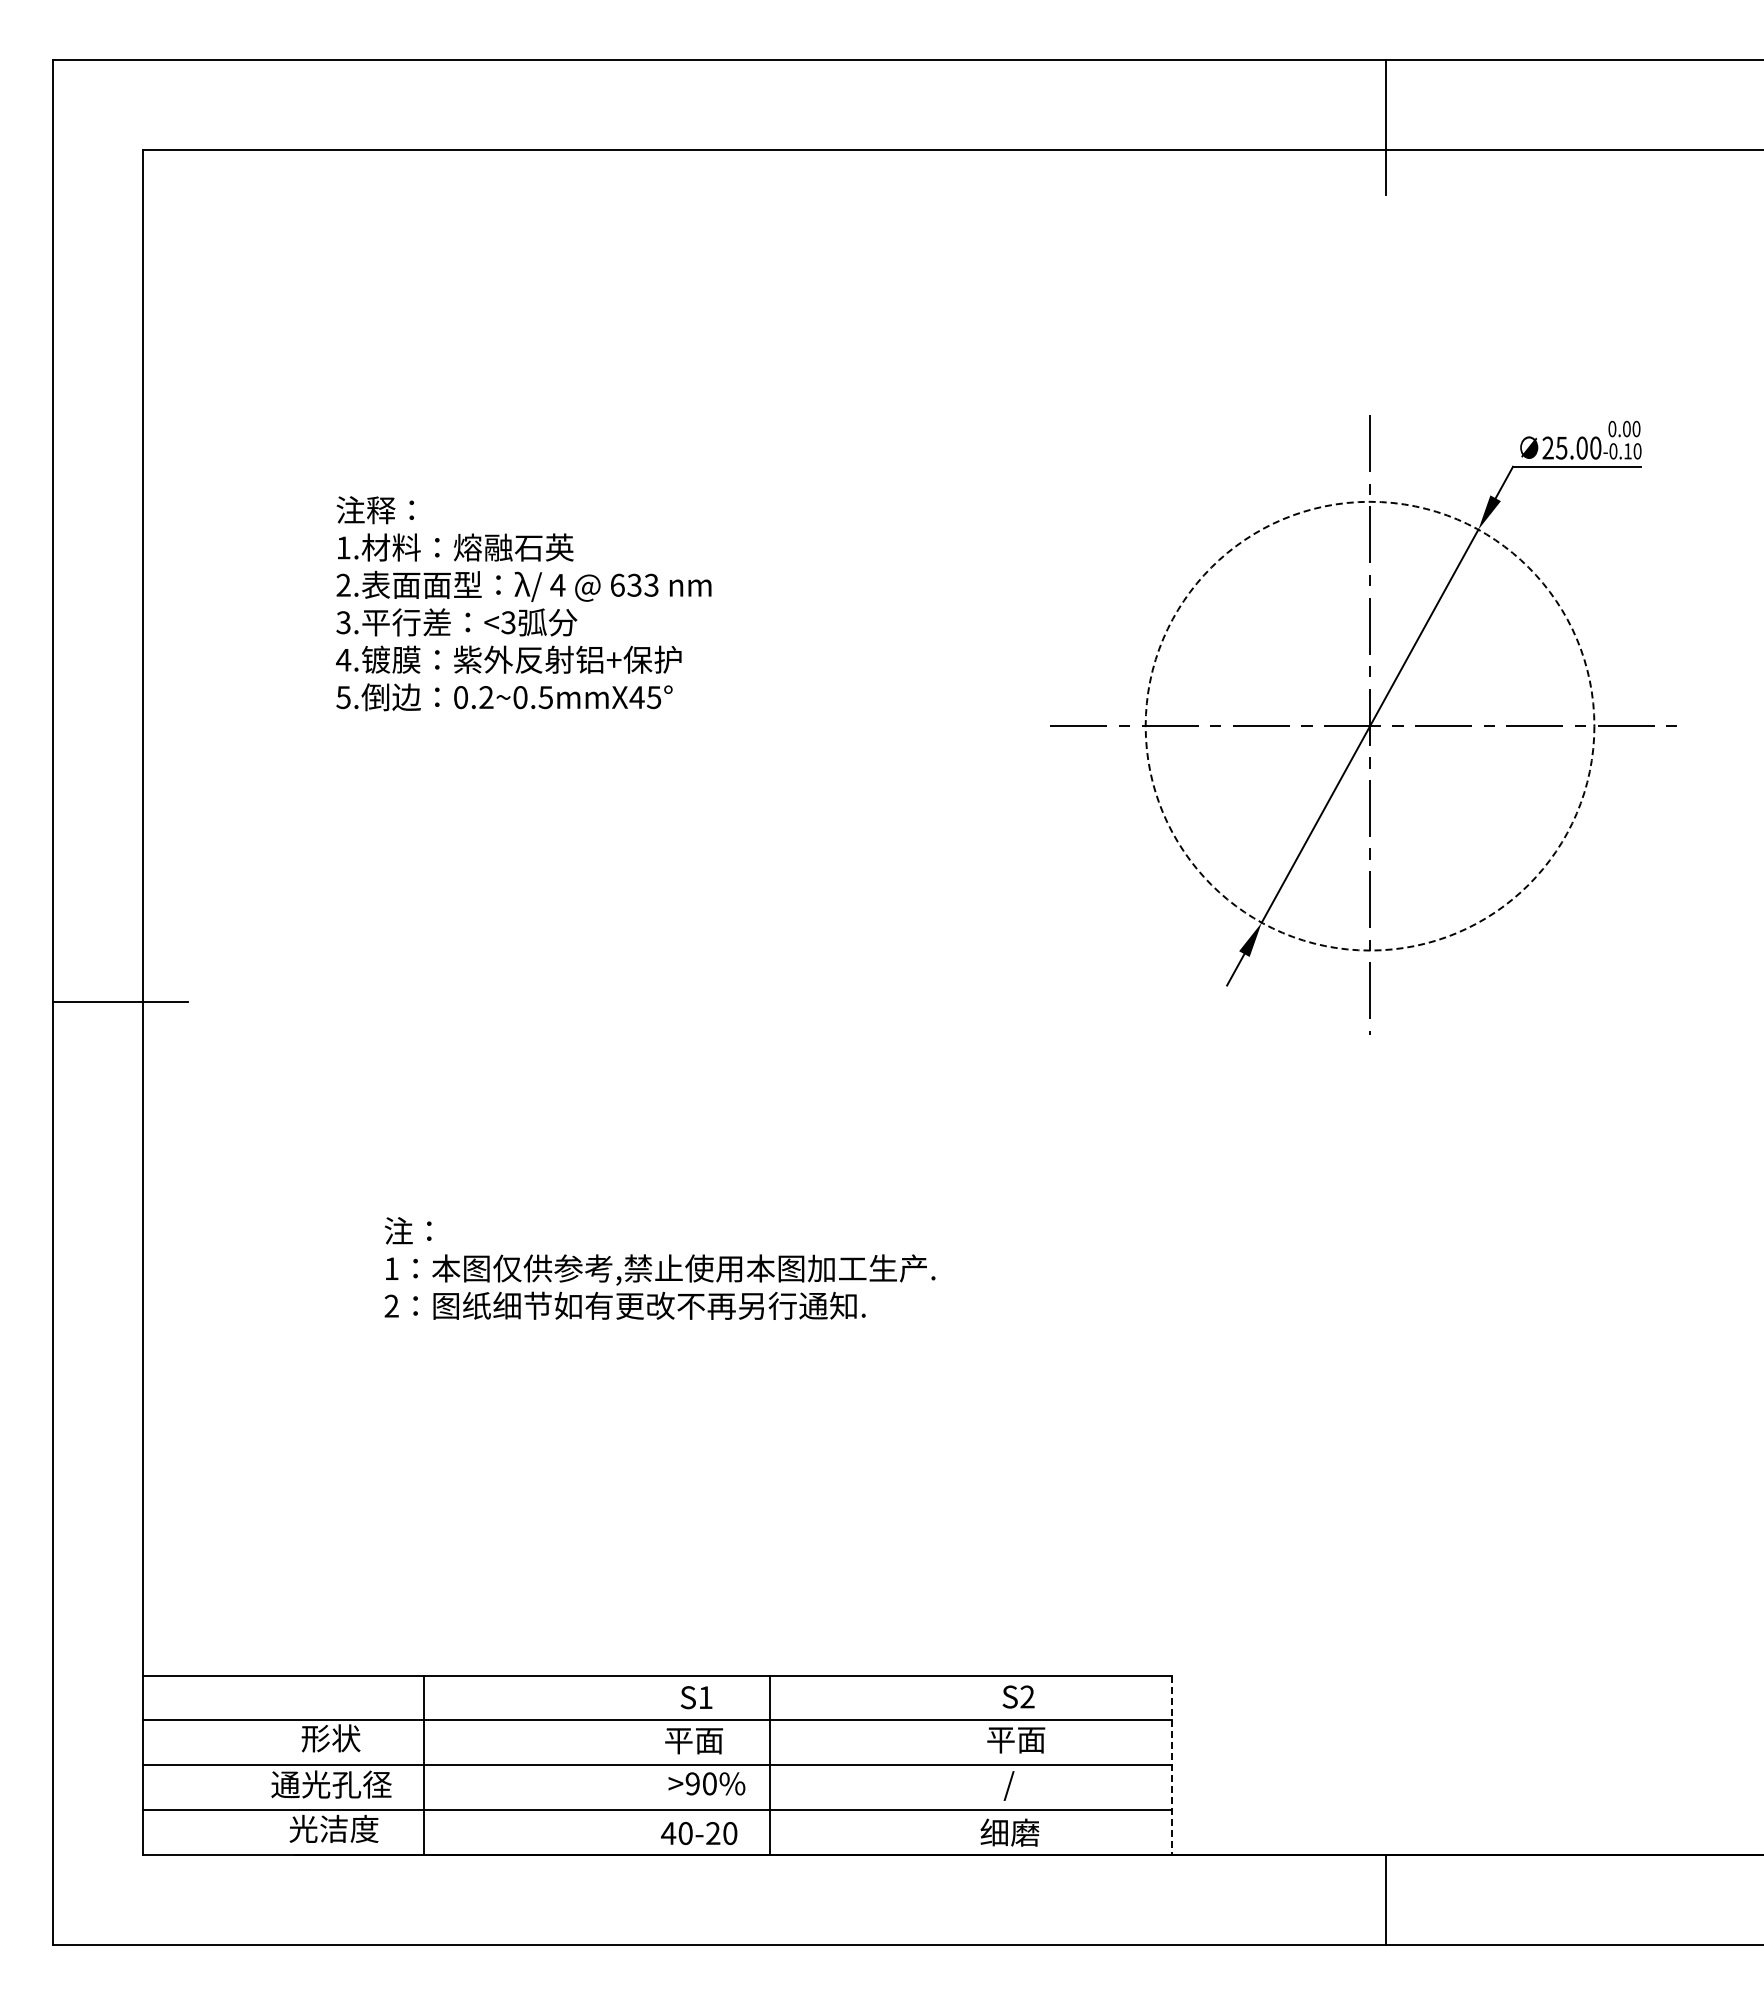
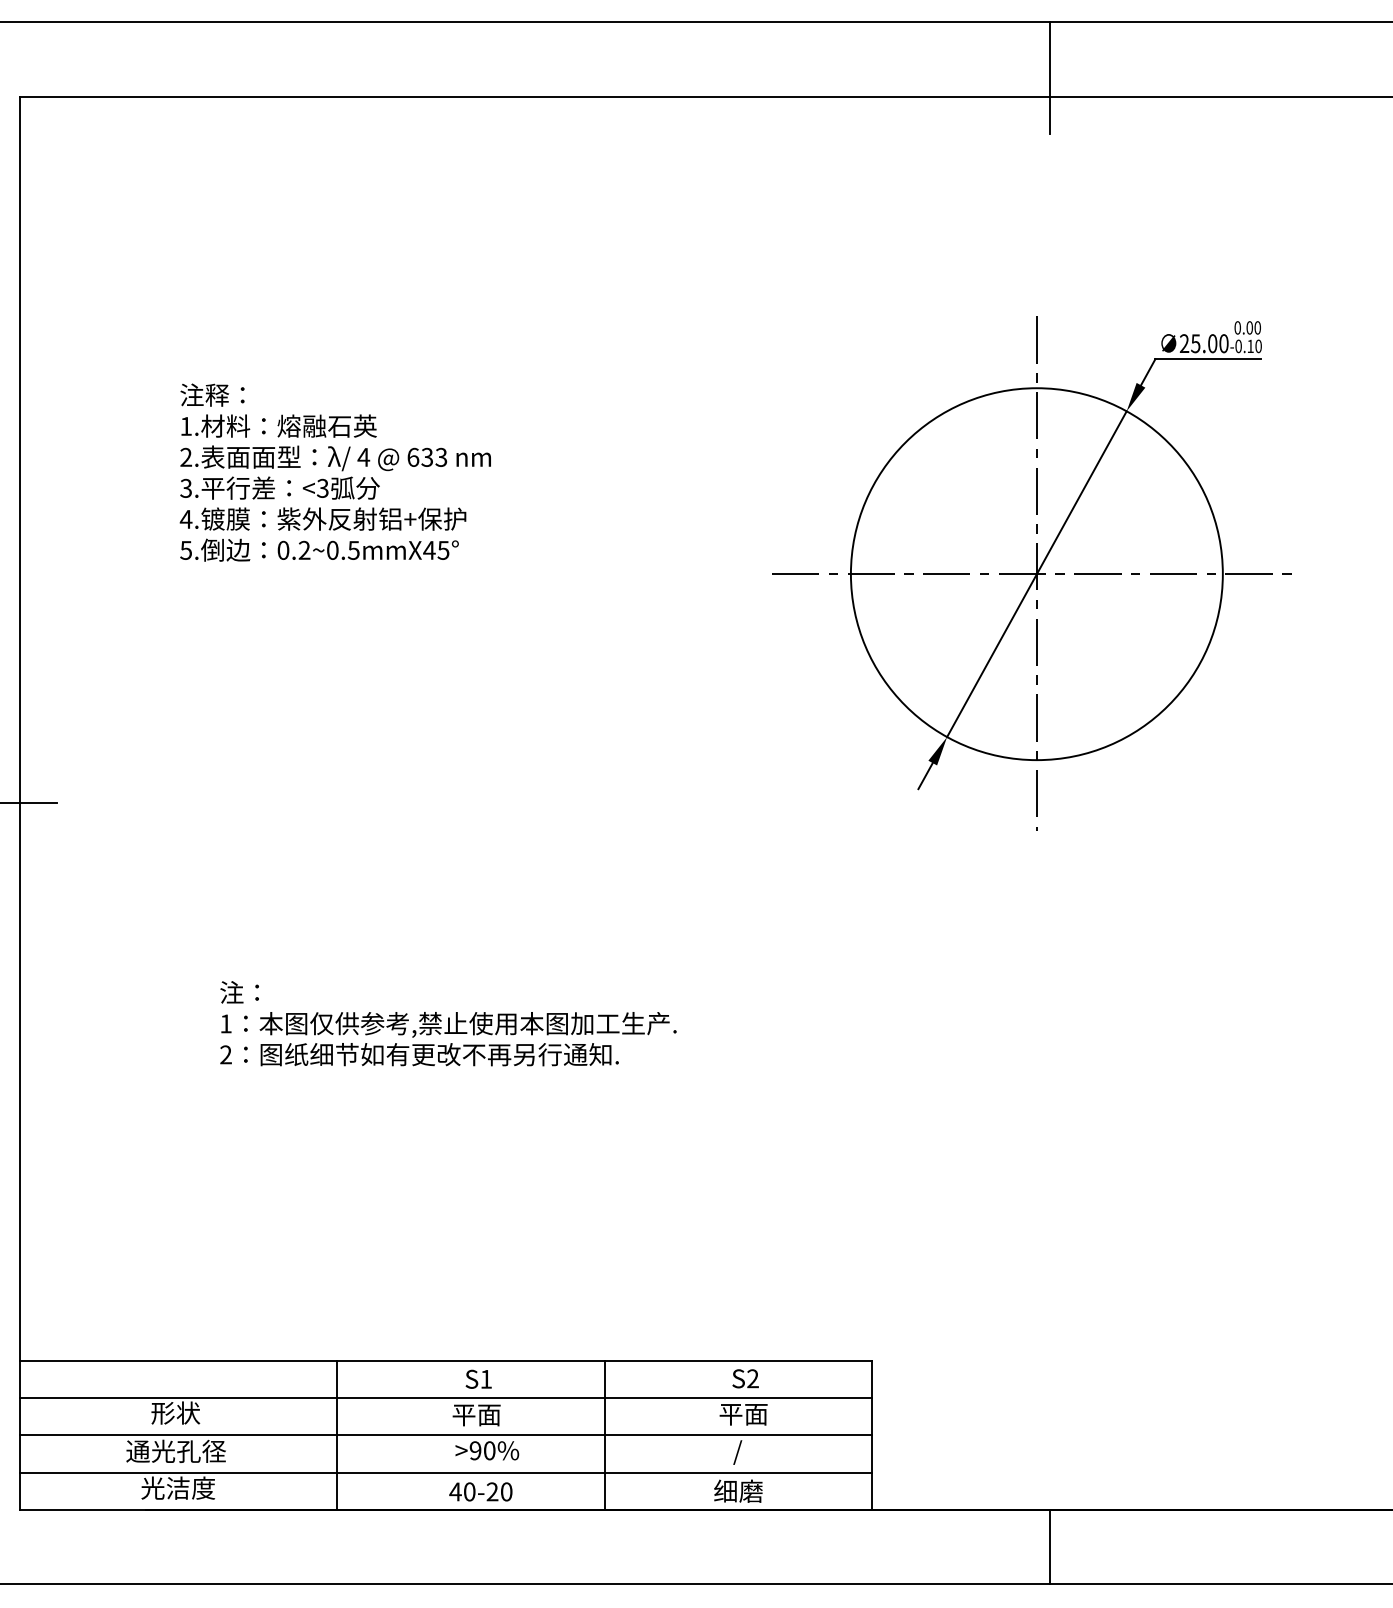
circle: (1369, 725) -> (1036, 573), dashed -> solid
line: (424, 1765) -> (336, 1435), moved
line: (769, 1765) -> (604, 1435), moved
line: (1171, 1765) -> (872, 1435), dashed -> solid

